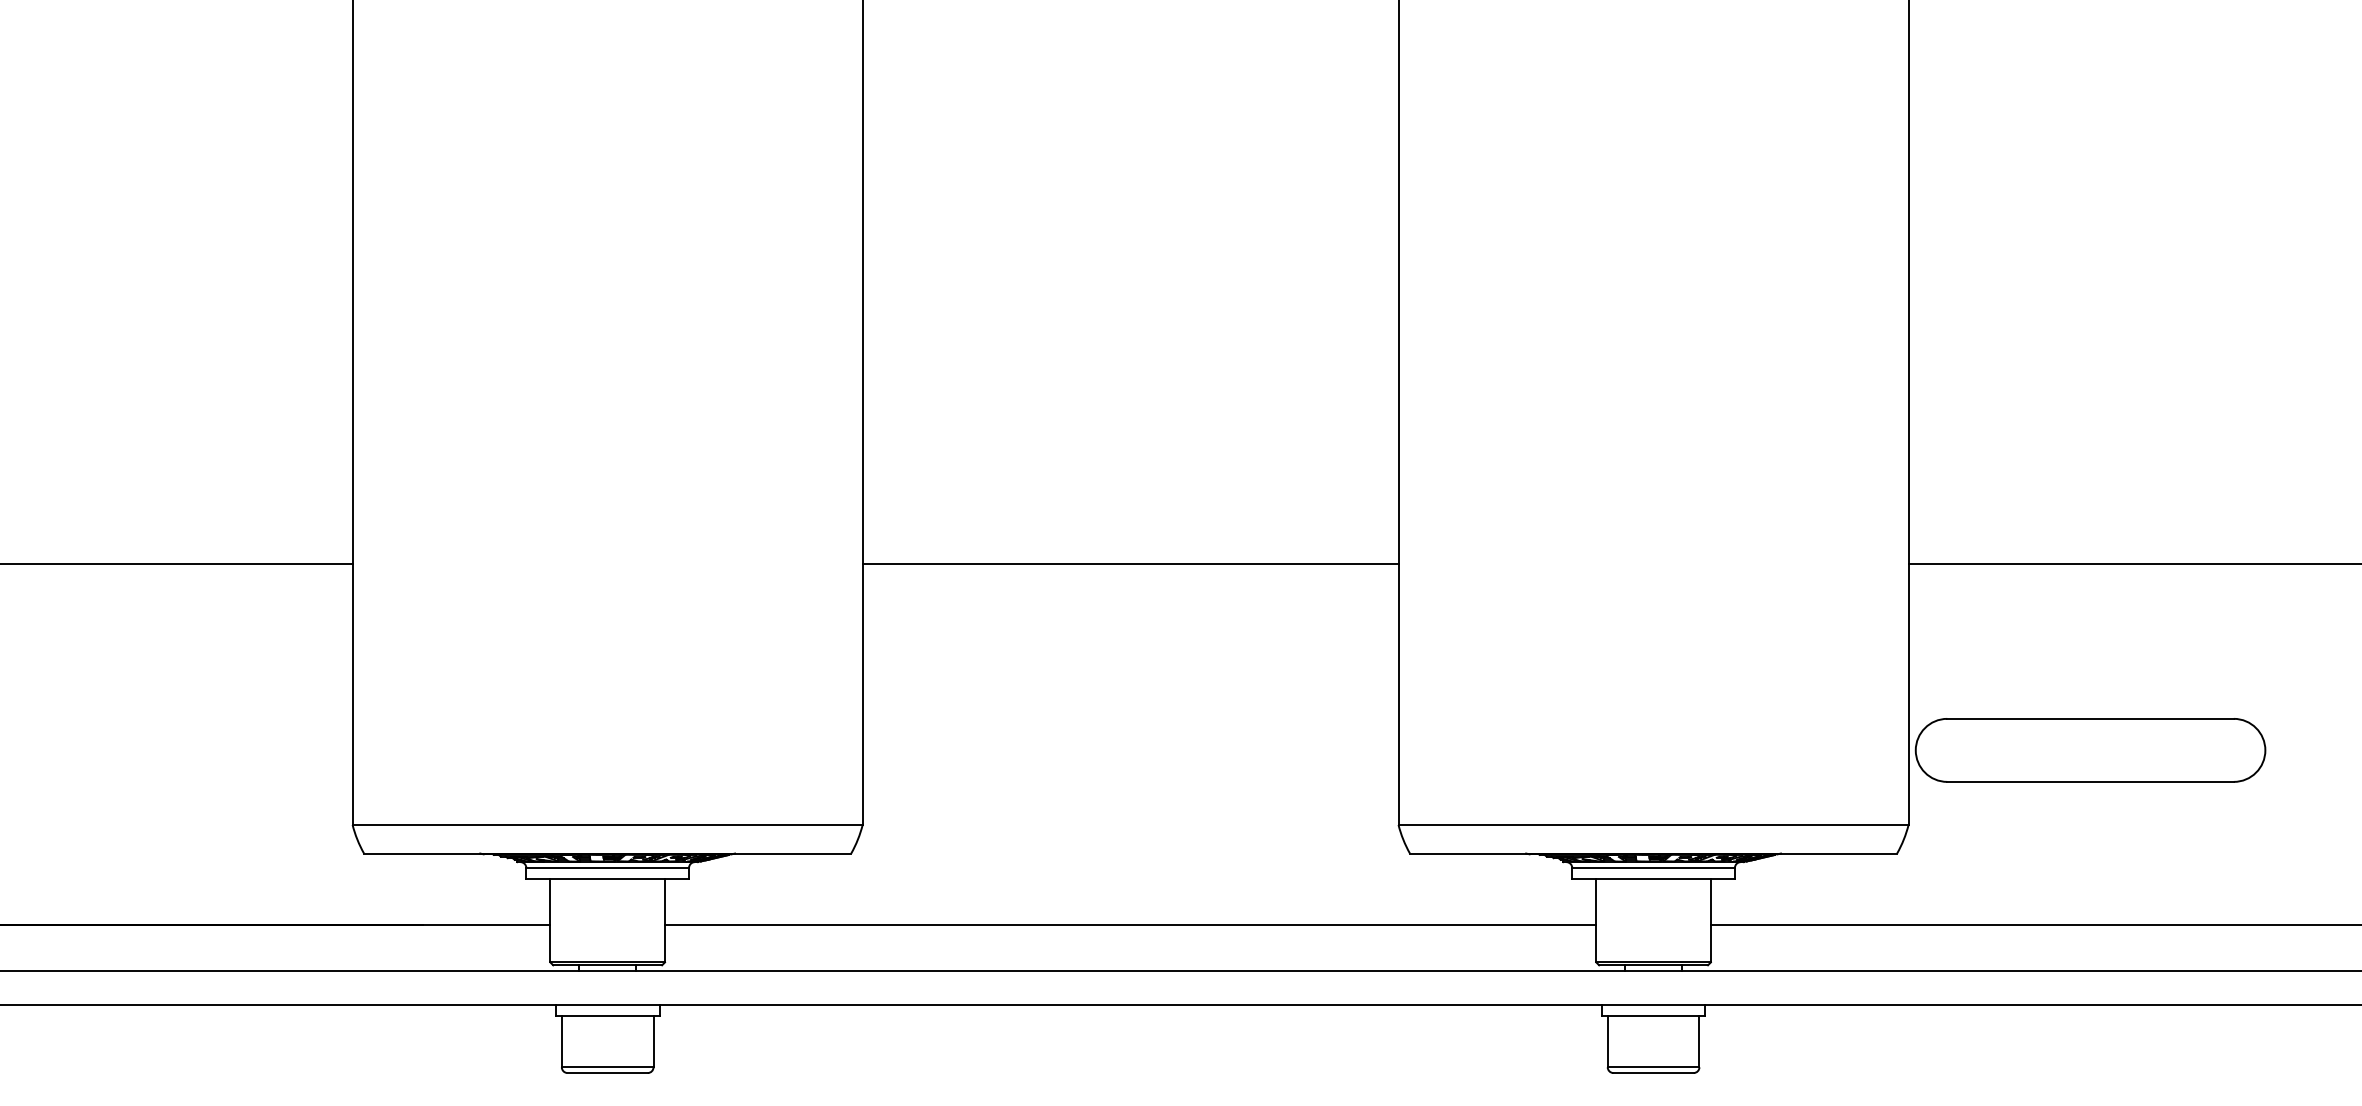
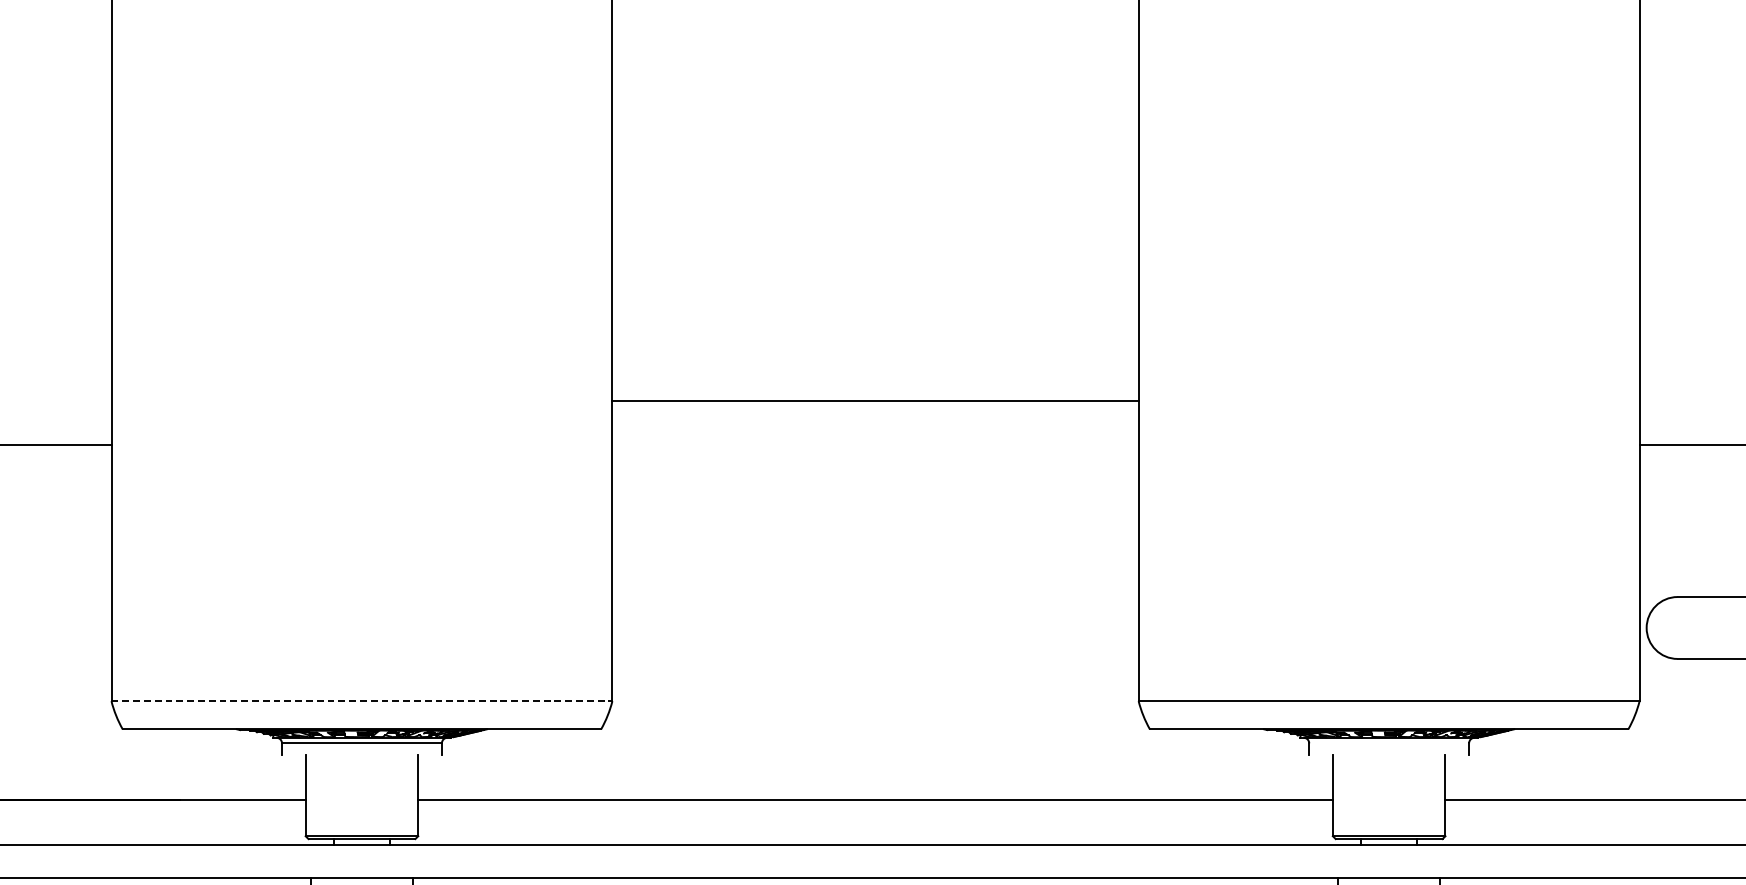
line: (1130, 564) -> (875, 401), moved
line: (608, 824) -> (362, 700), solid -> dashed
line: (1653, 867) -> (1389, 743), removed
line: (607, 879) -> (361, 754), removed
line: (1653, 879) -> (1389, 754), removed

